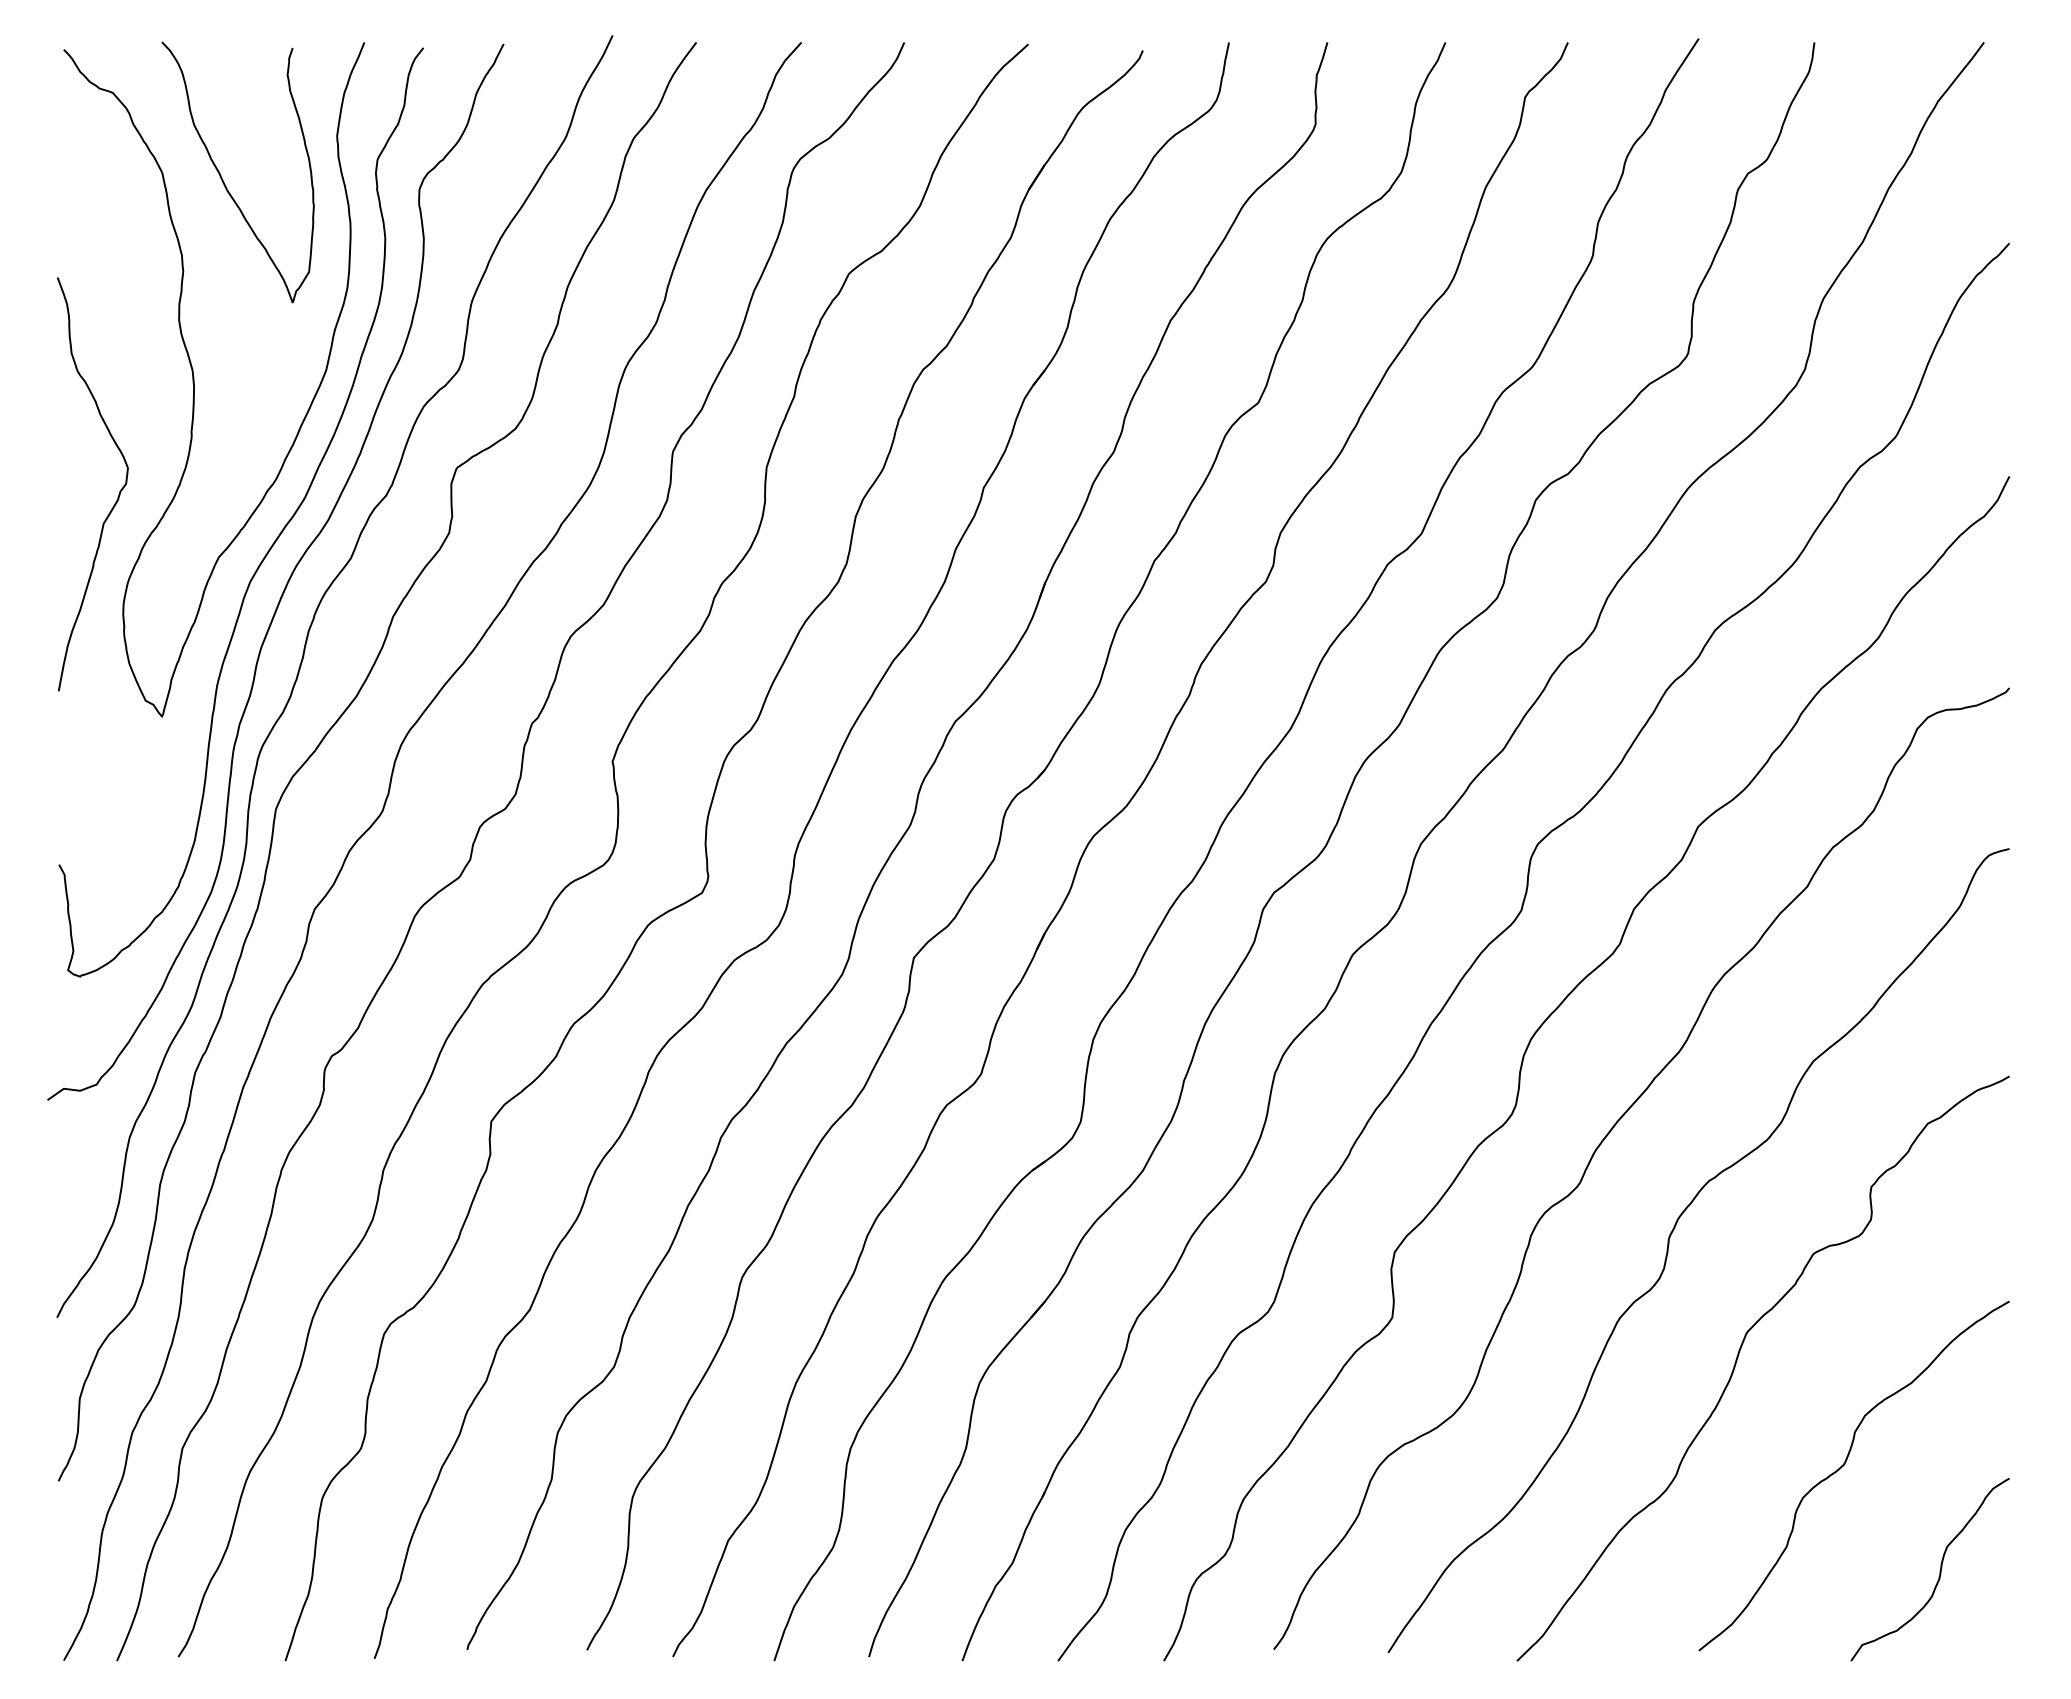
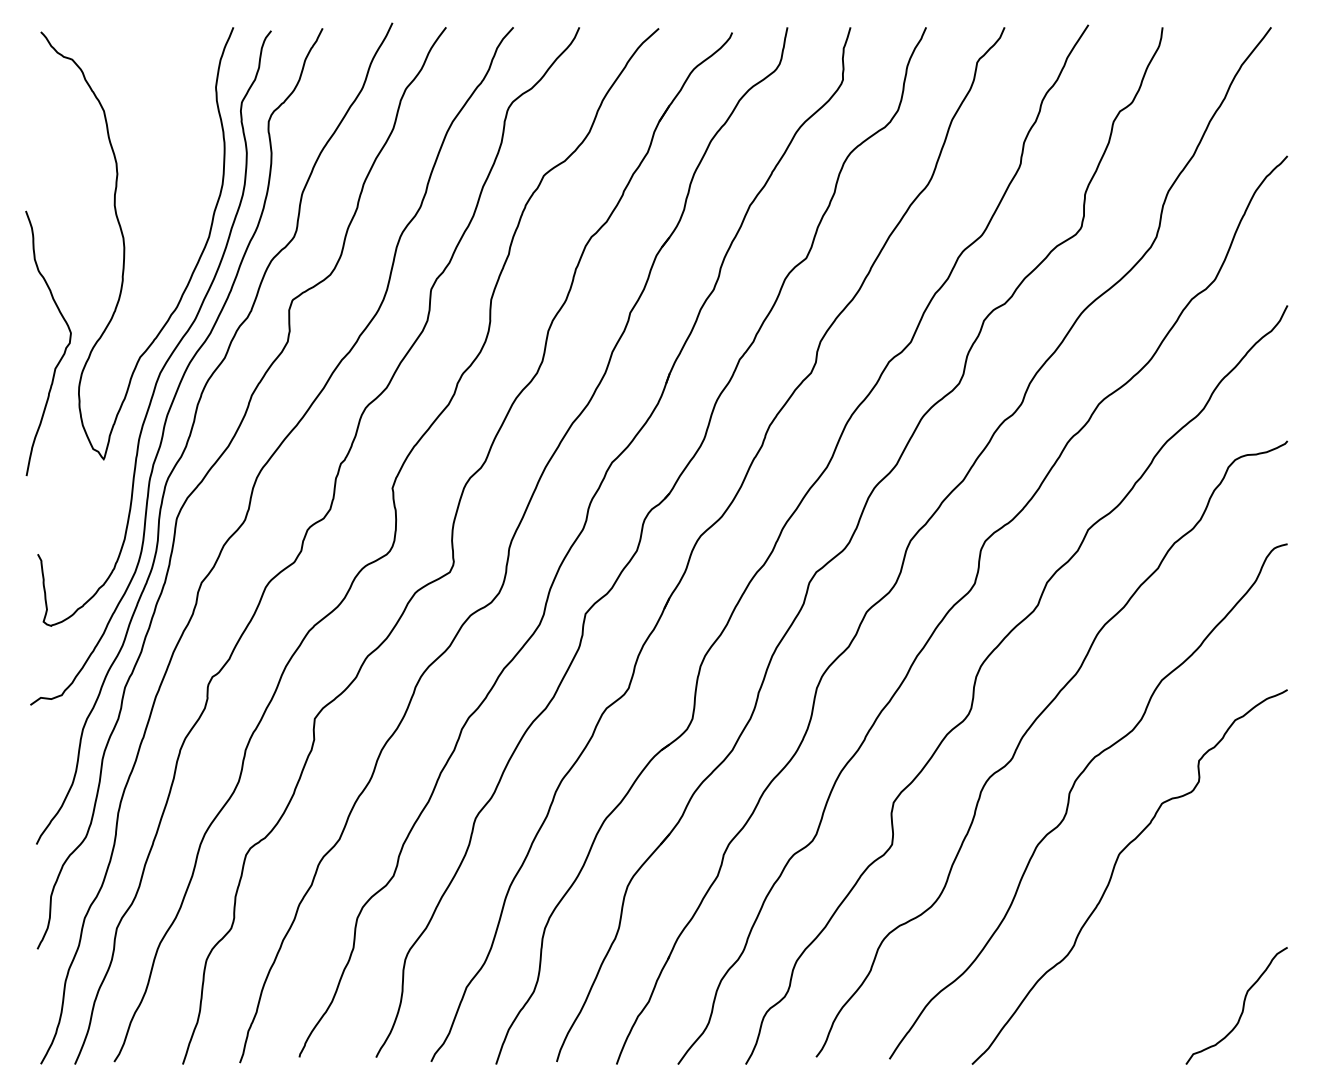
curve: (222, 175) -> (142, 112), removed
curve: (117, 493) -> (64, 349), moved
curve: (1845, 1465) -> (1182, 939), removed

